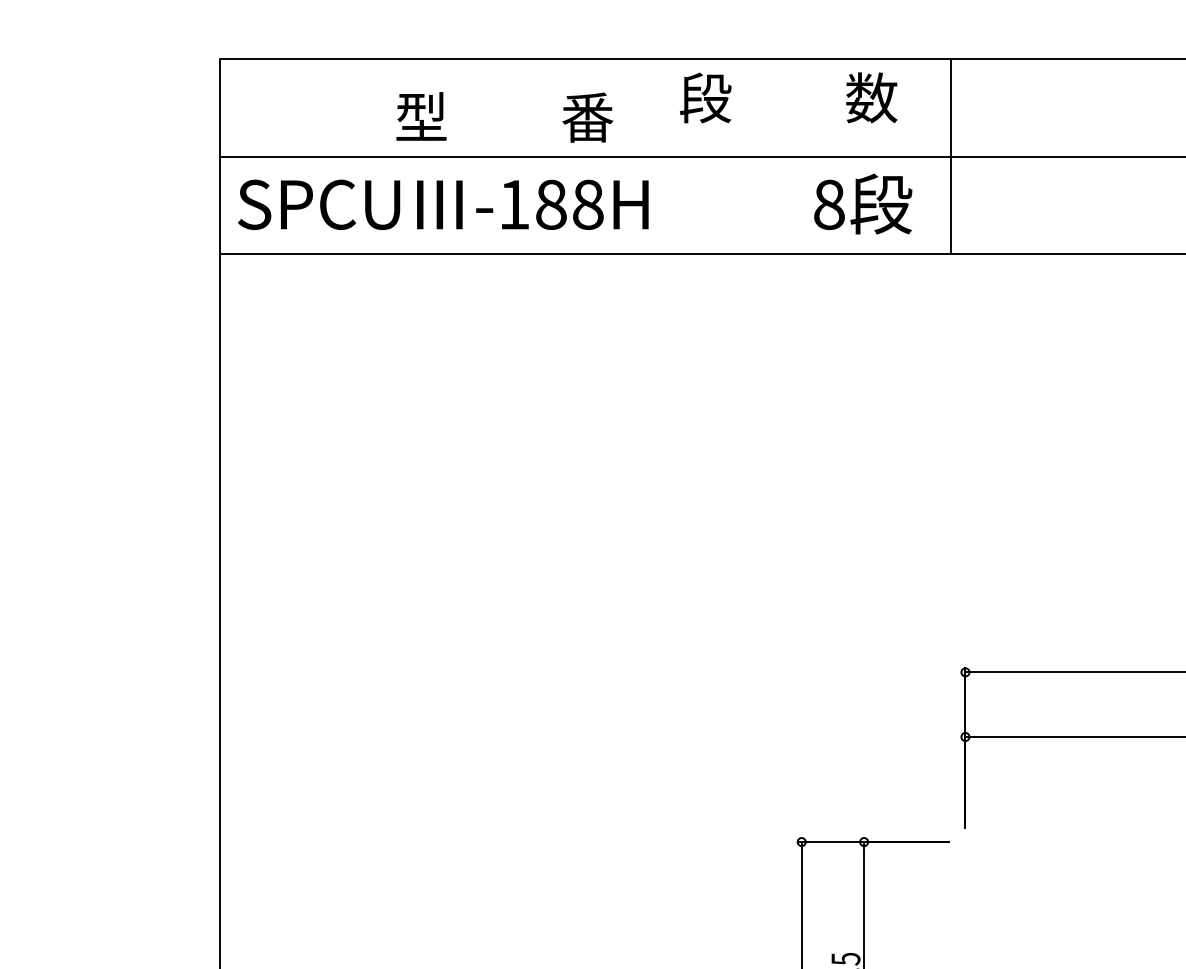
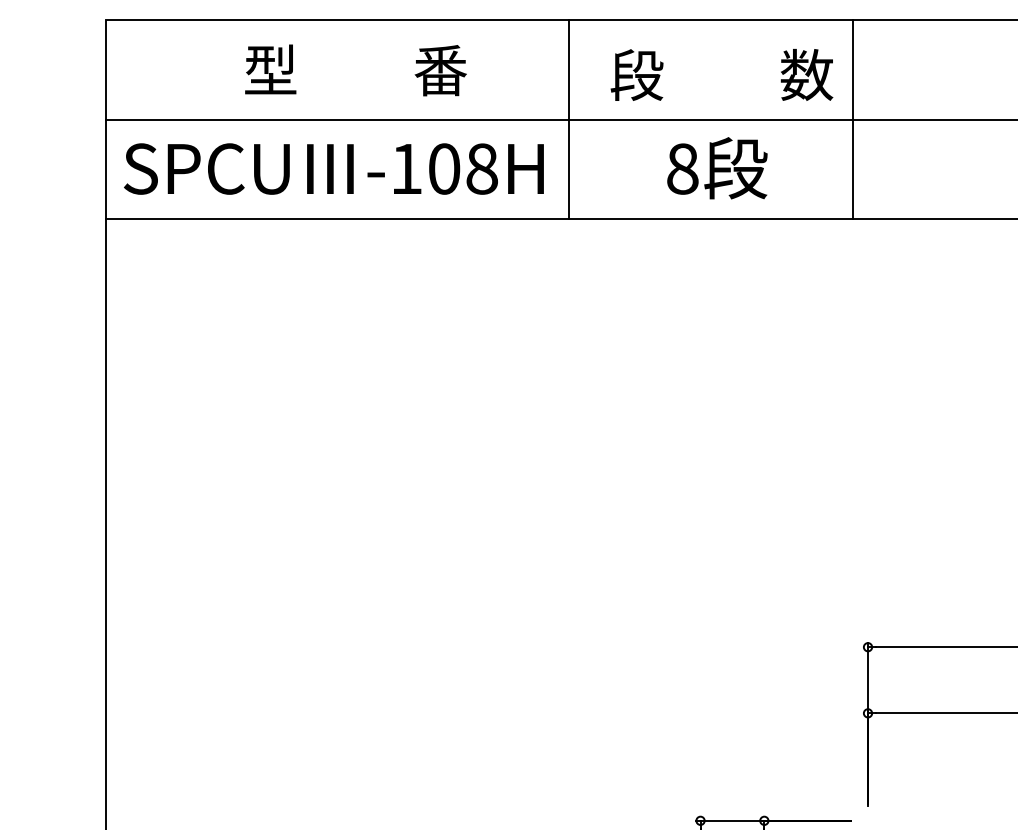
text: (788, 97) -> (721, 74), moved
text: (504, 117) -> (355, 70), moved
line: (673, 156) -> (569, 119), added
text: (863, 203) -> (717, 167), moved
text: (551, 204) -> (444, 168), -188H -> -108H

